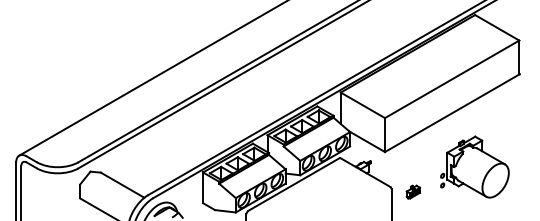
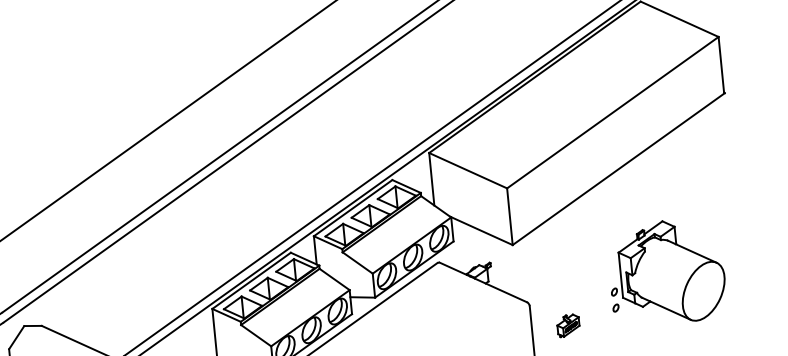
part: (474, 166) -> (666, 271), moved
part: (413, 191) -> (568, 324), moved

